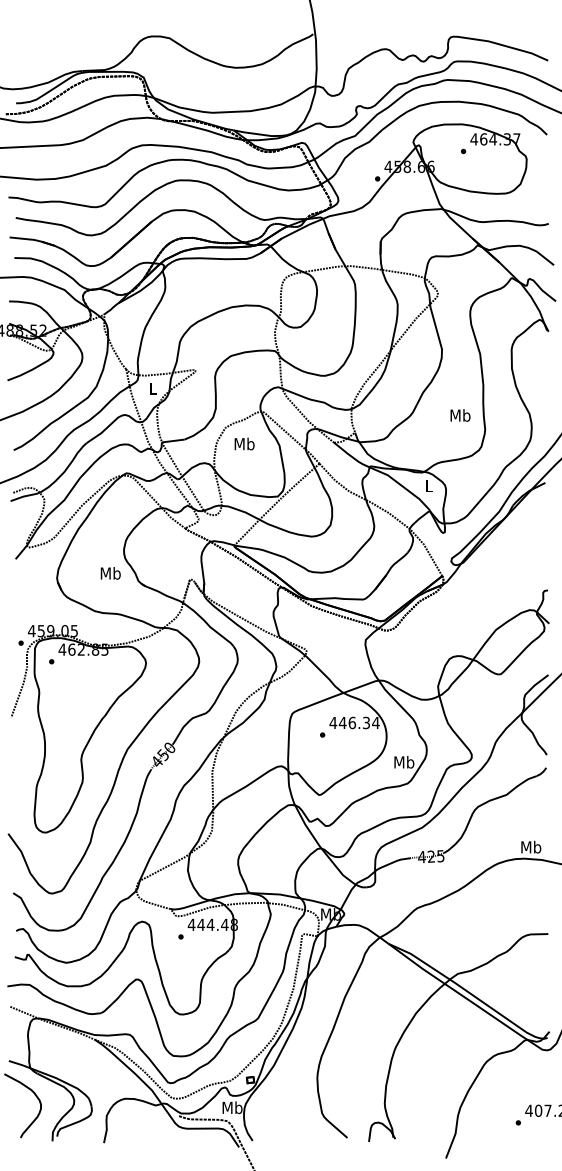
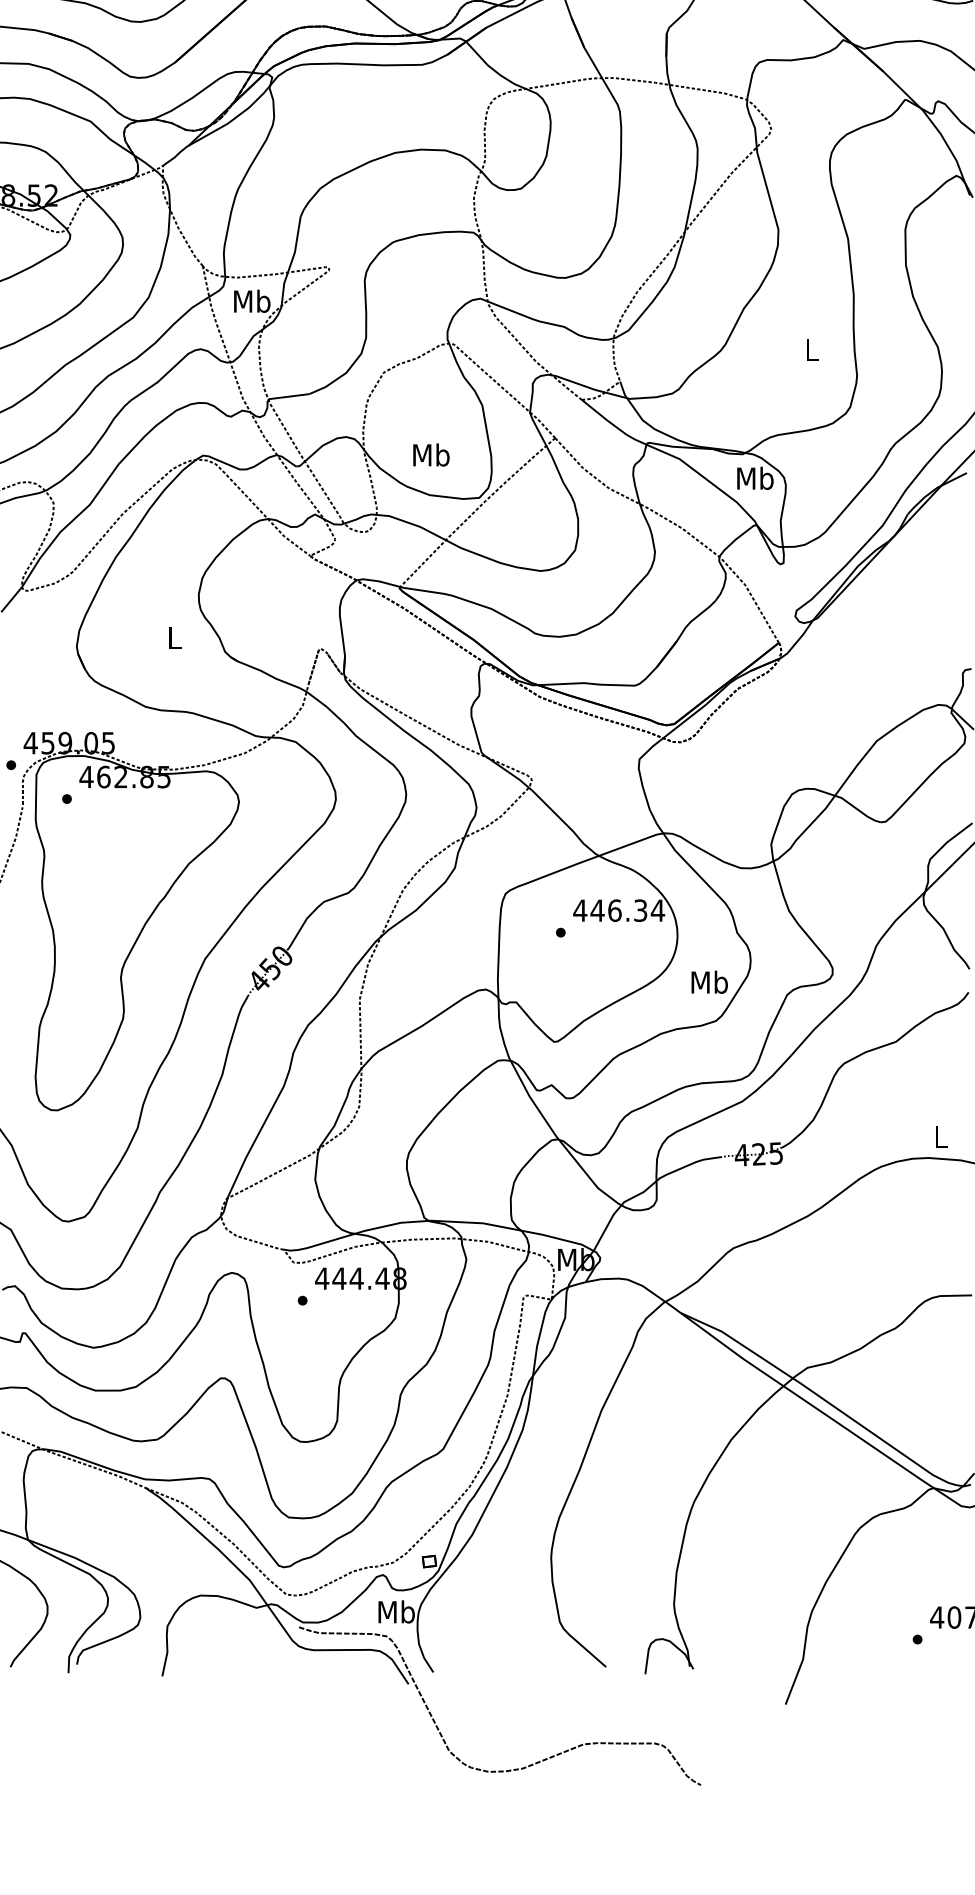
text: (153, 388) -> (252, 300), L -> Mb
text: (460, 415) -> (812, 350), Mb -> L
text: (244, 443) -> (431, 454), moved
text: (429, 485) -> (755, 477), L -> Mb
text: (110, 573) -> (174, 638), Mb -> L
text: (531, 846) -> (941, 1135), Mb -> L

